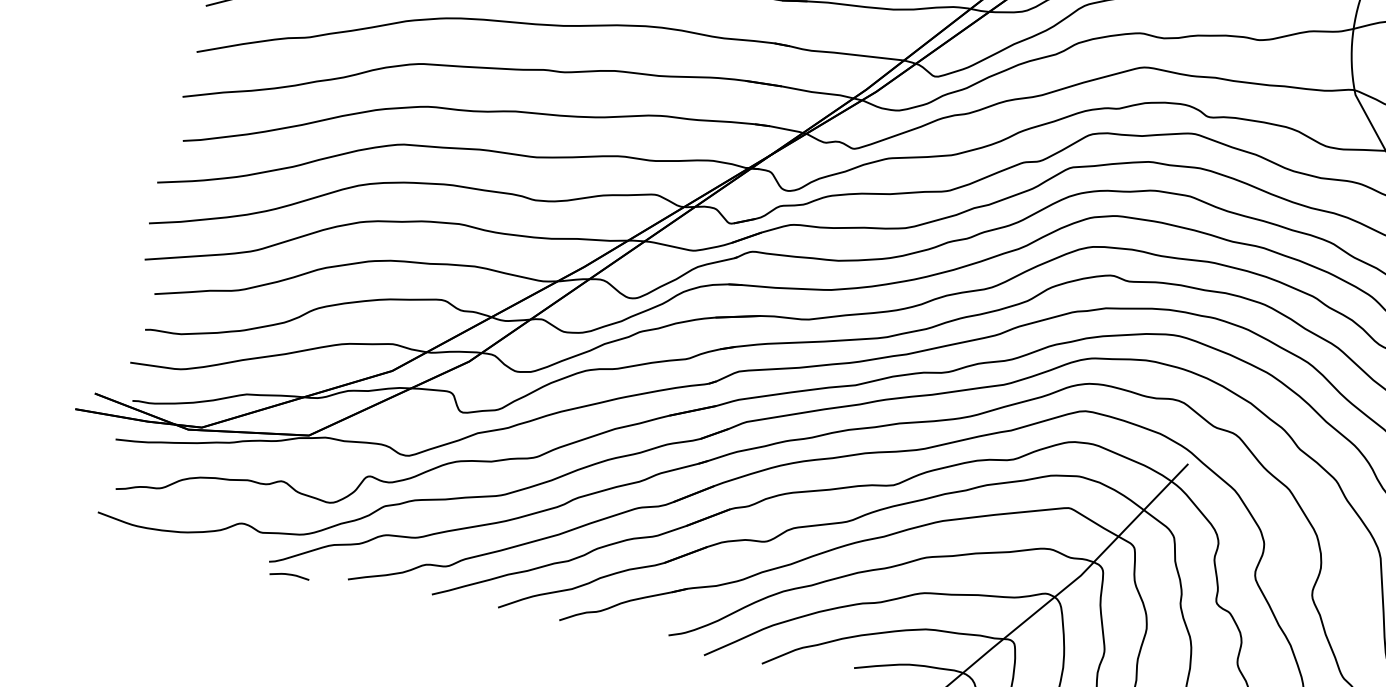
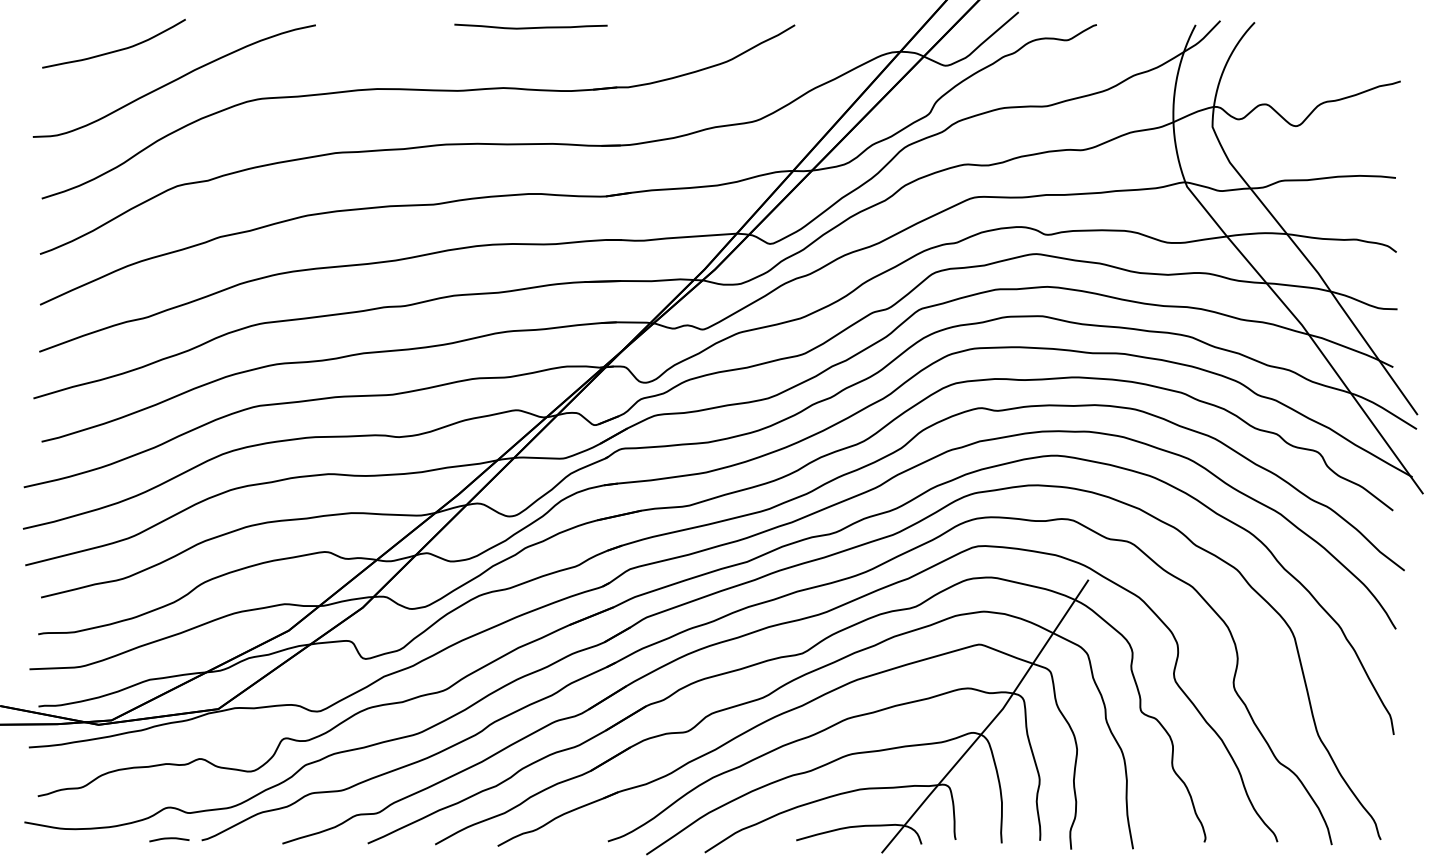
curve: (289, 575) -> (169, 839), moved

